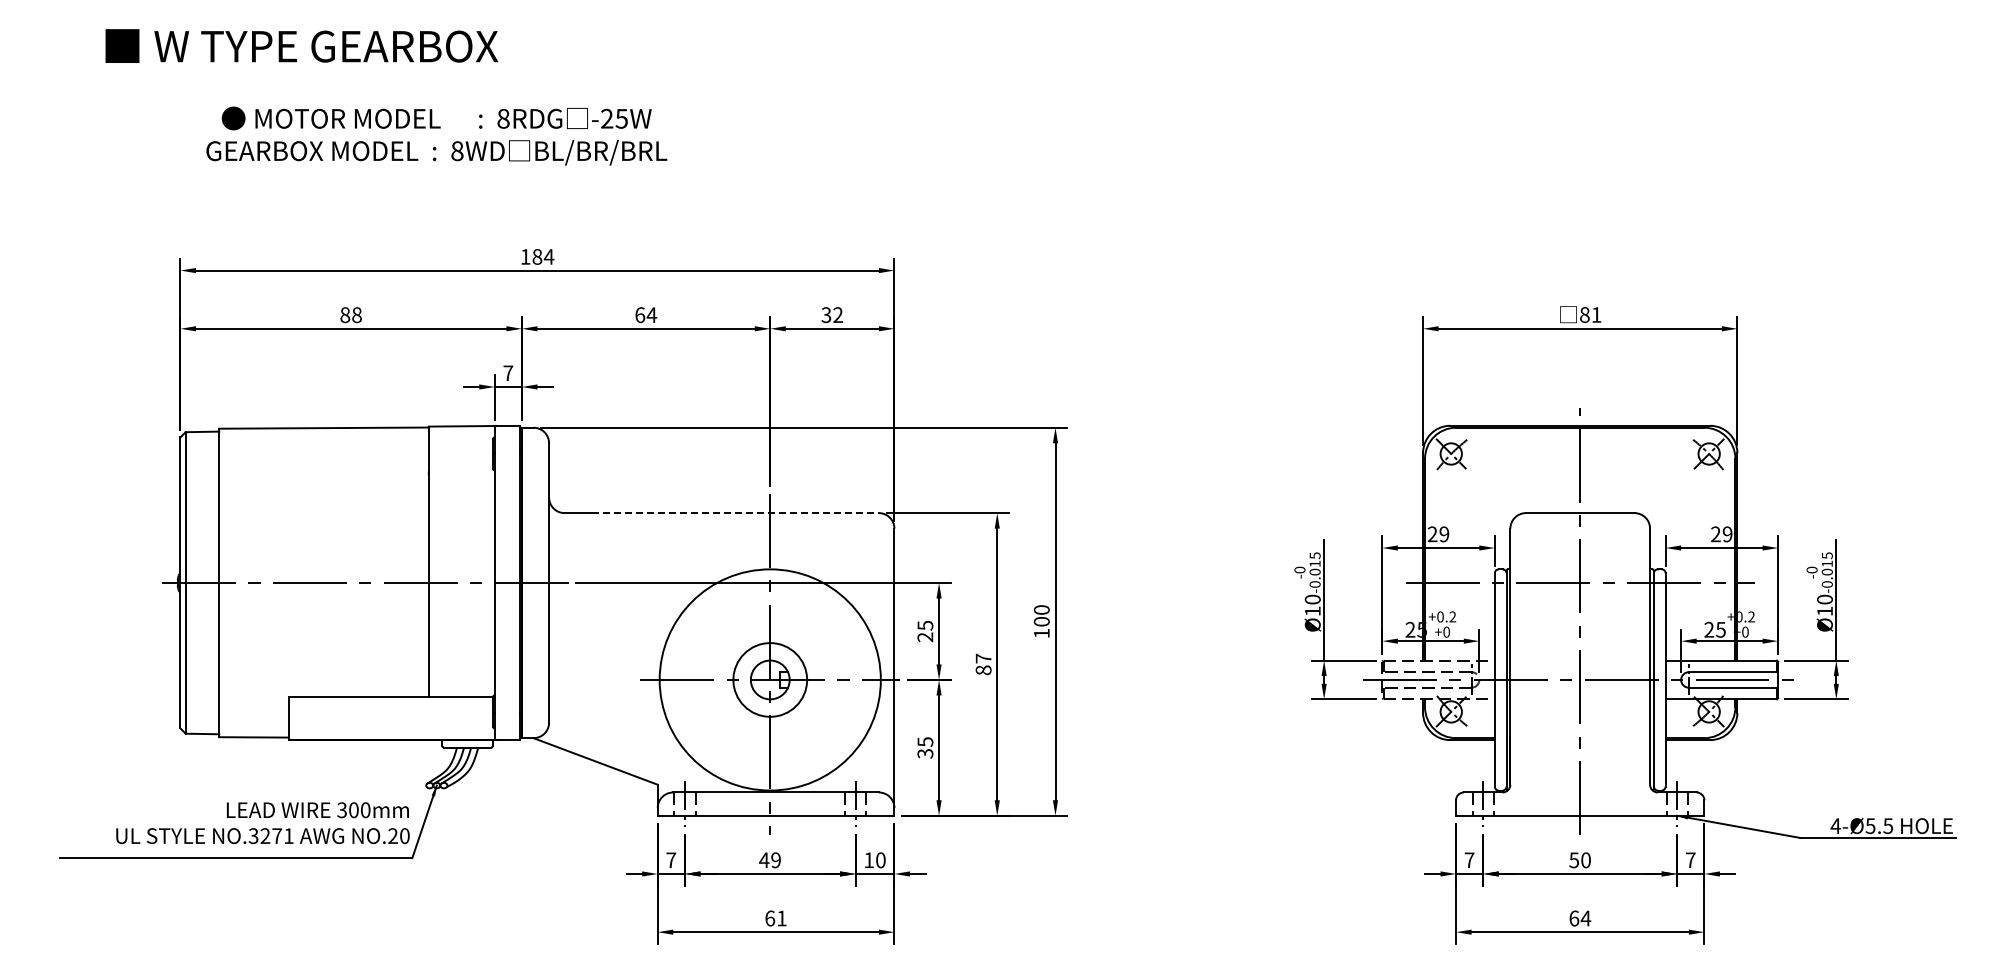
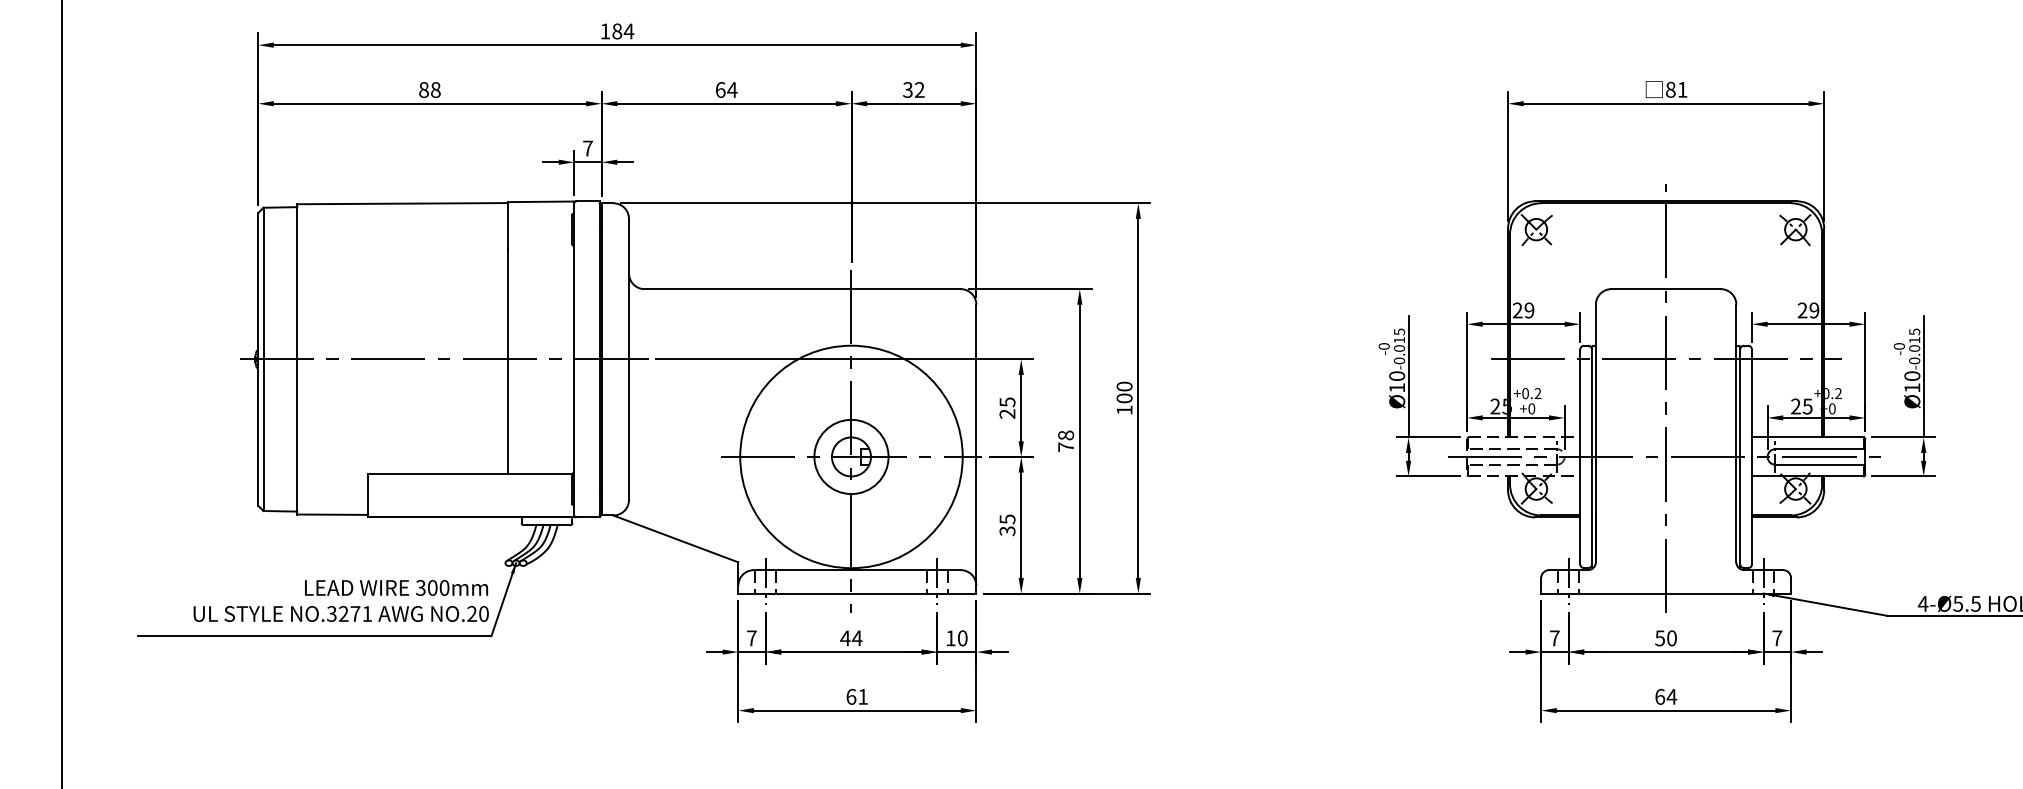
line: (735, 513) -> (816, 289), dashed -> solid
text: (983, 664) -> (1065, 441), 87 -> 78
text: (775, 860) -> (856, 638), 49 -> 44

